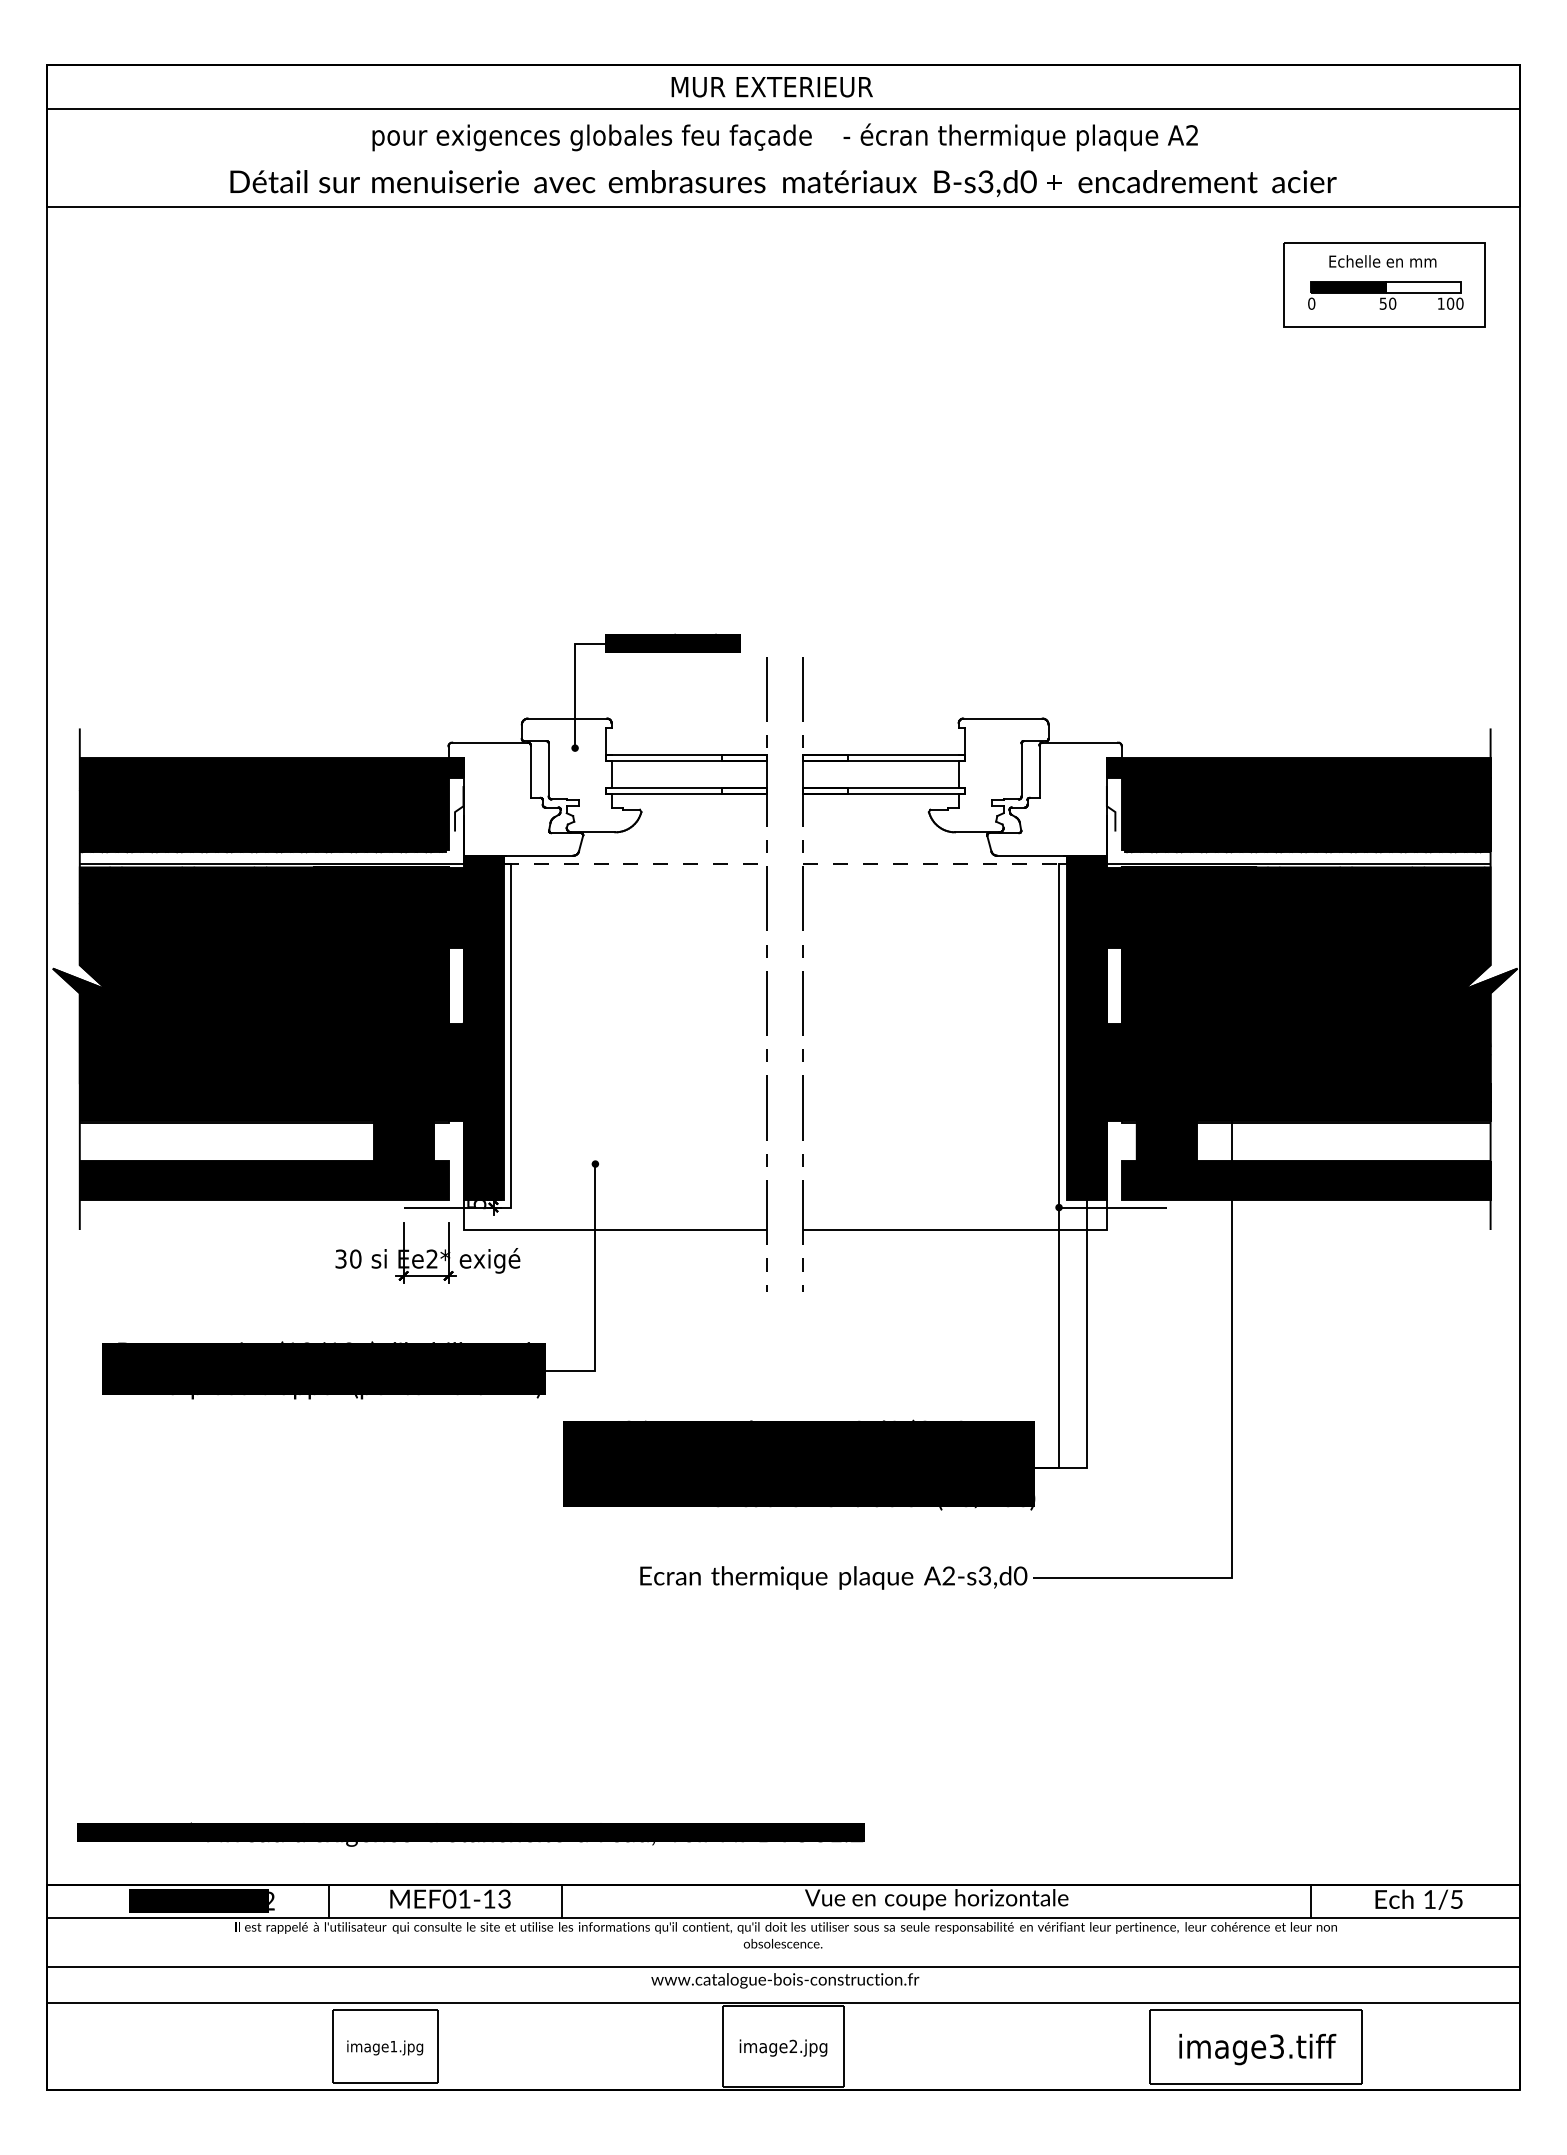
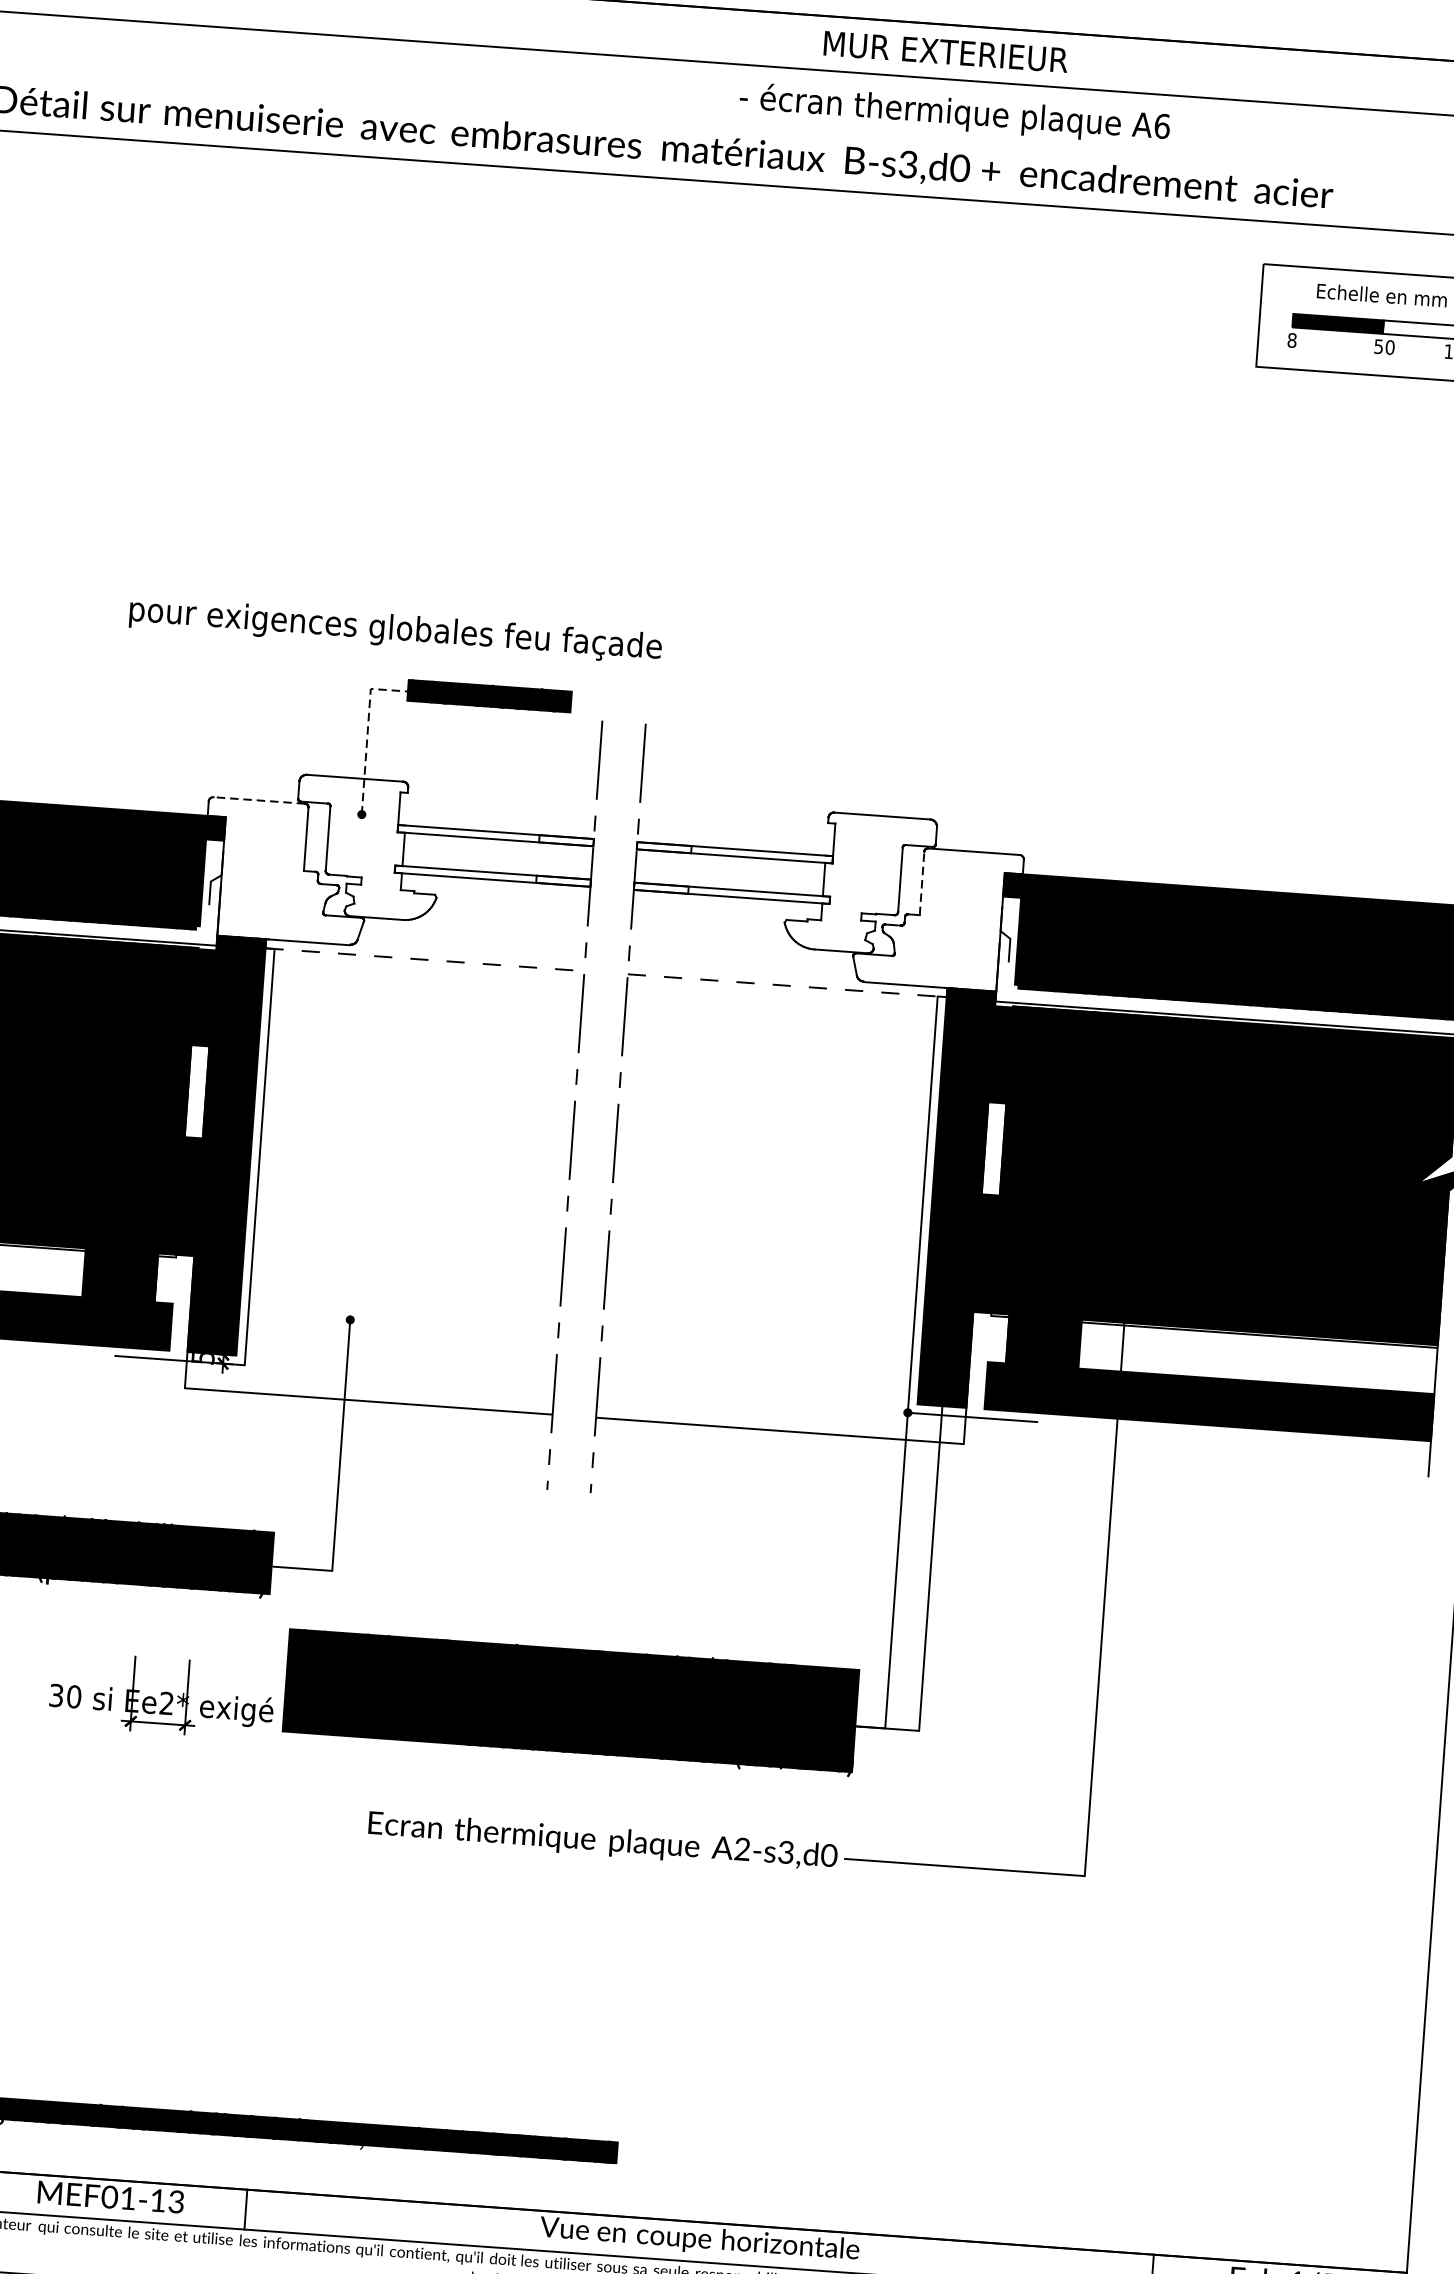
text: (771, 87) -> (945, 52), moved
text: (1192, 135) -> (1162, 126), A2 -> A6
text: (591, 137) -> (394, 629), moved
text: (1311, 303) -> (1291, 340), 0 -> 8
line: (575, 680) -> (368, 732), solid -> dashed
line: (490, 742) -> (259, 800), solid -> dashed
line: (1039, 771) -> (922, 883), solid -> dashed
part: (427, 1252) -> (161, 1695), moved

